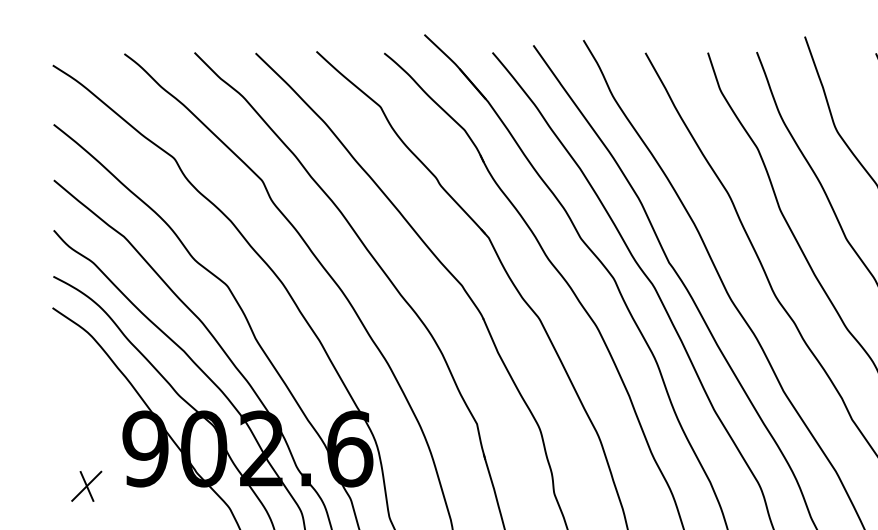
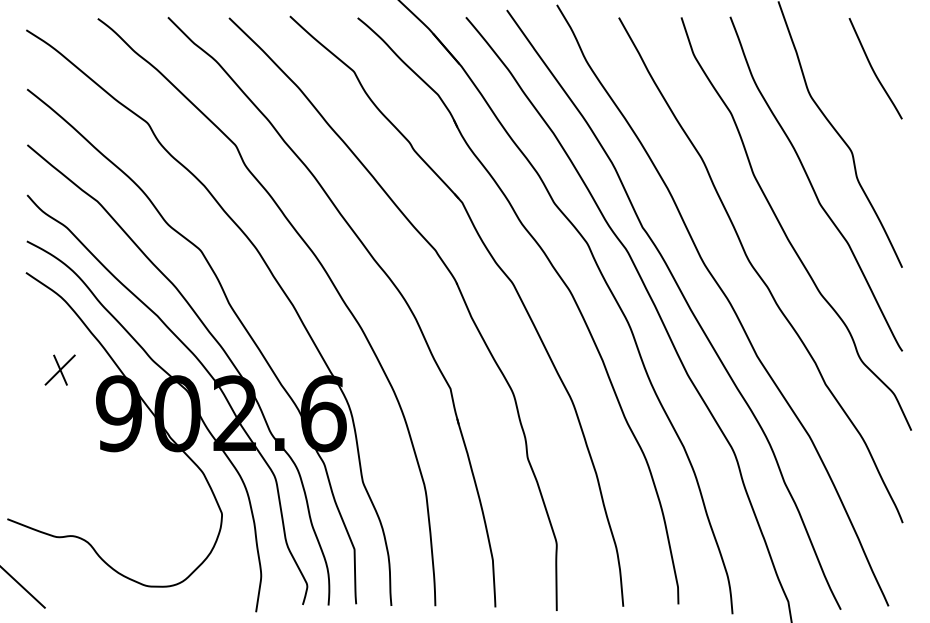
part: (86, 485) -> (59, 369), moved

